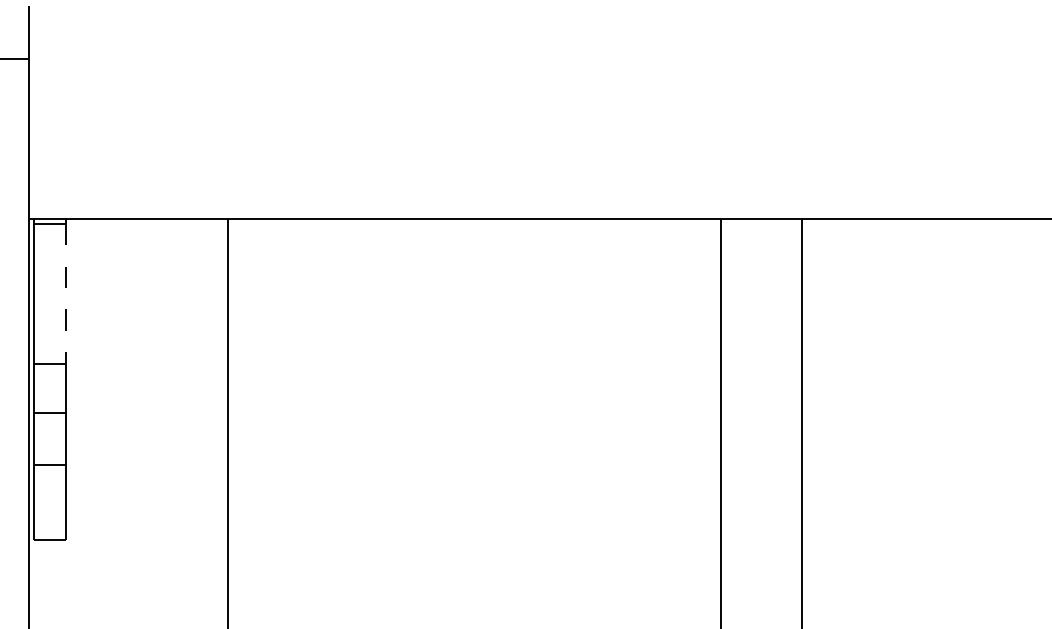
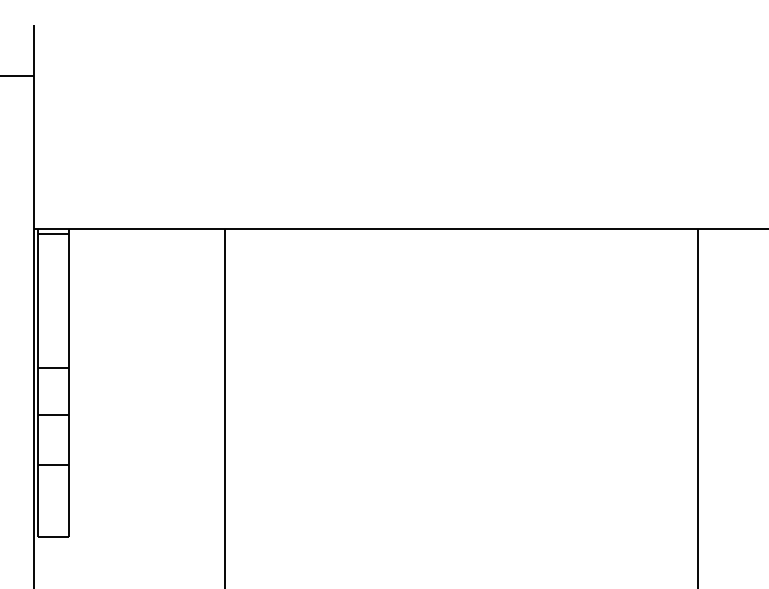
line: (65, 293) -> (68, 300), dashed -> solid

